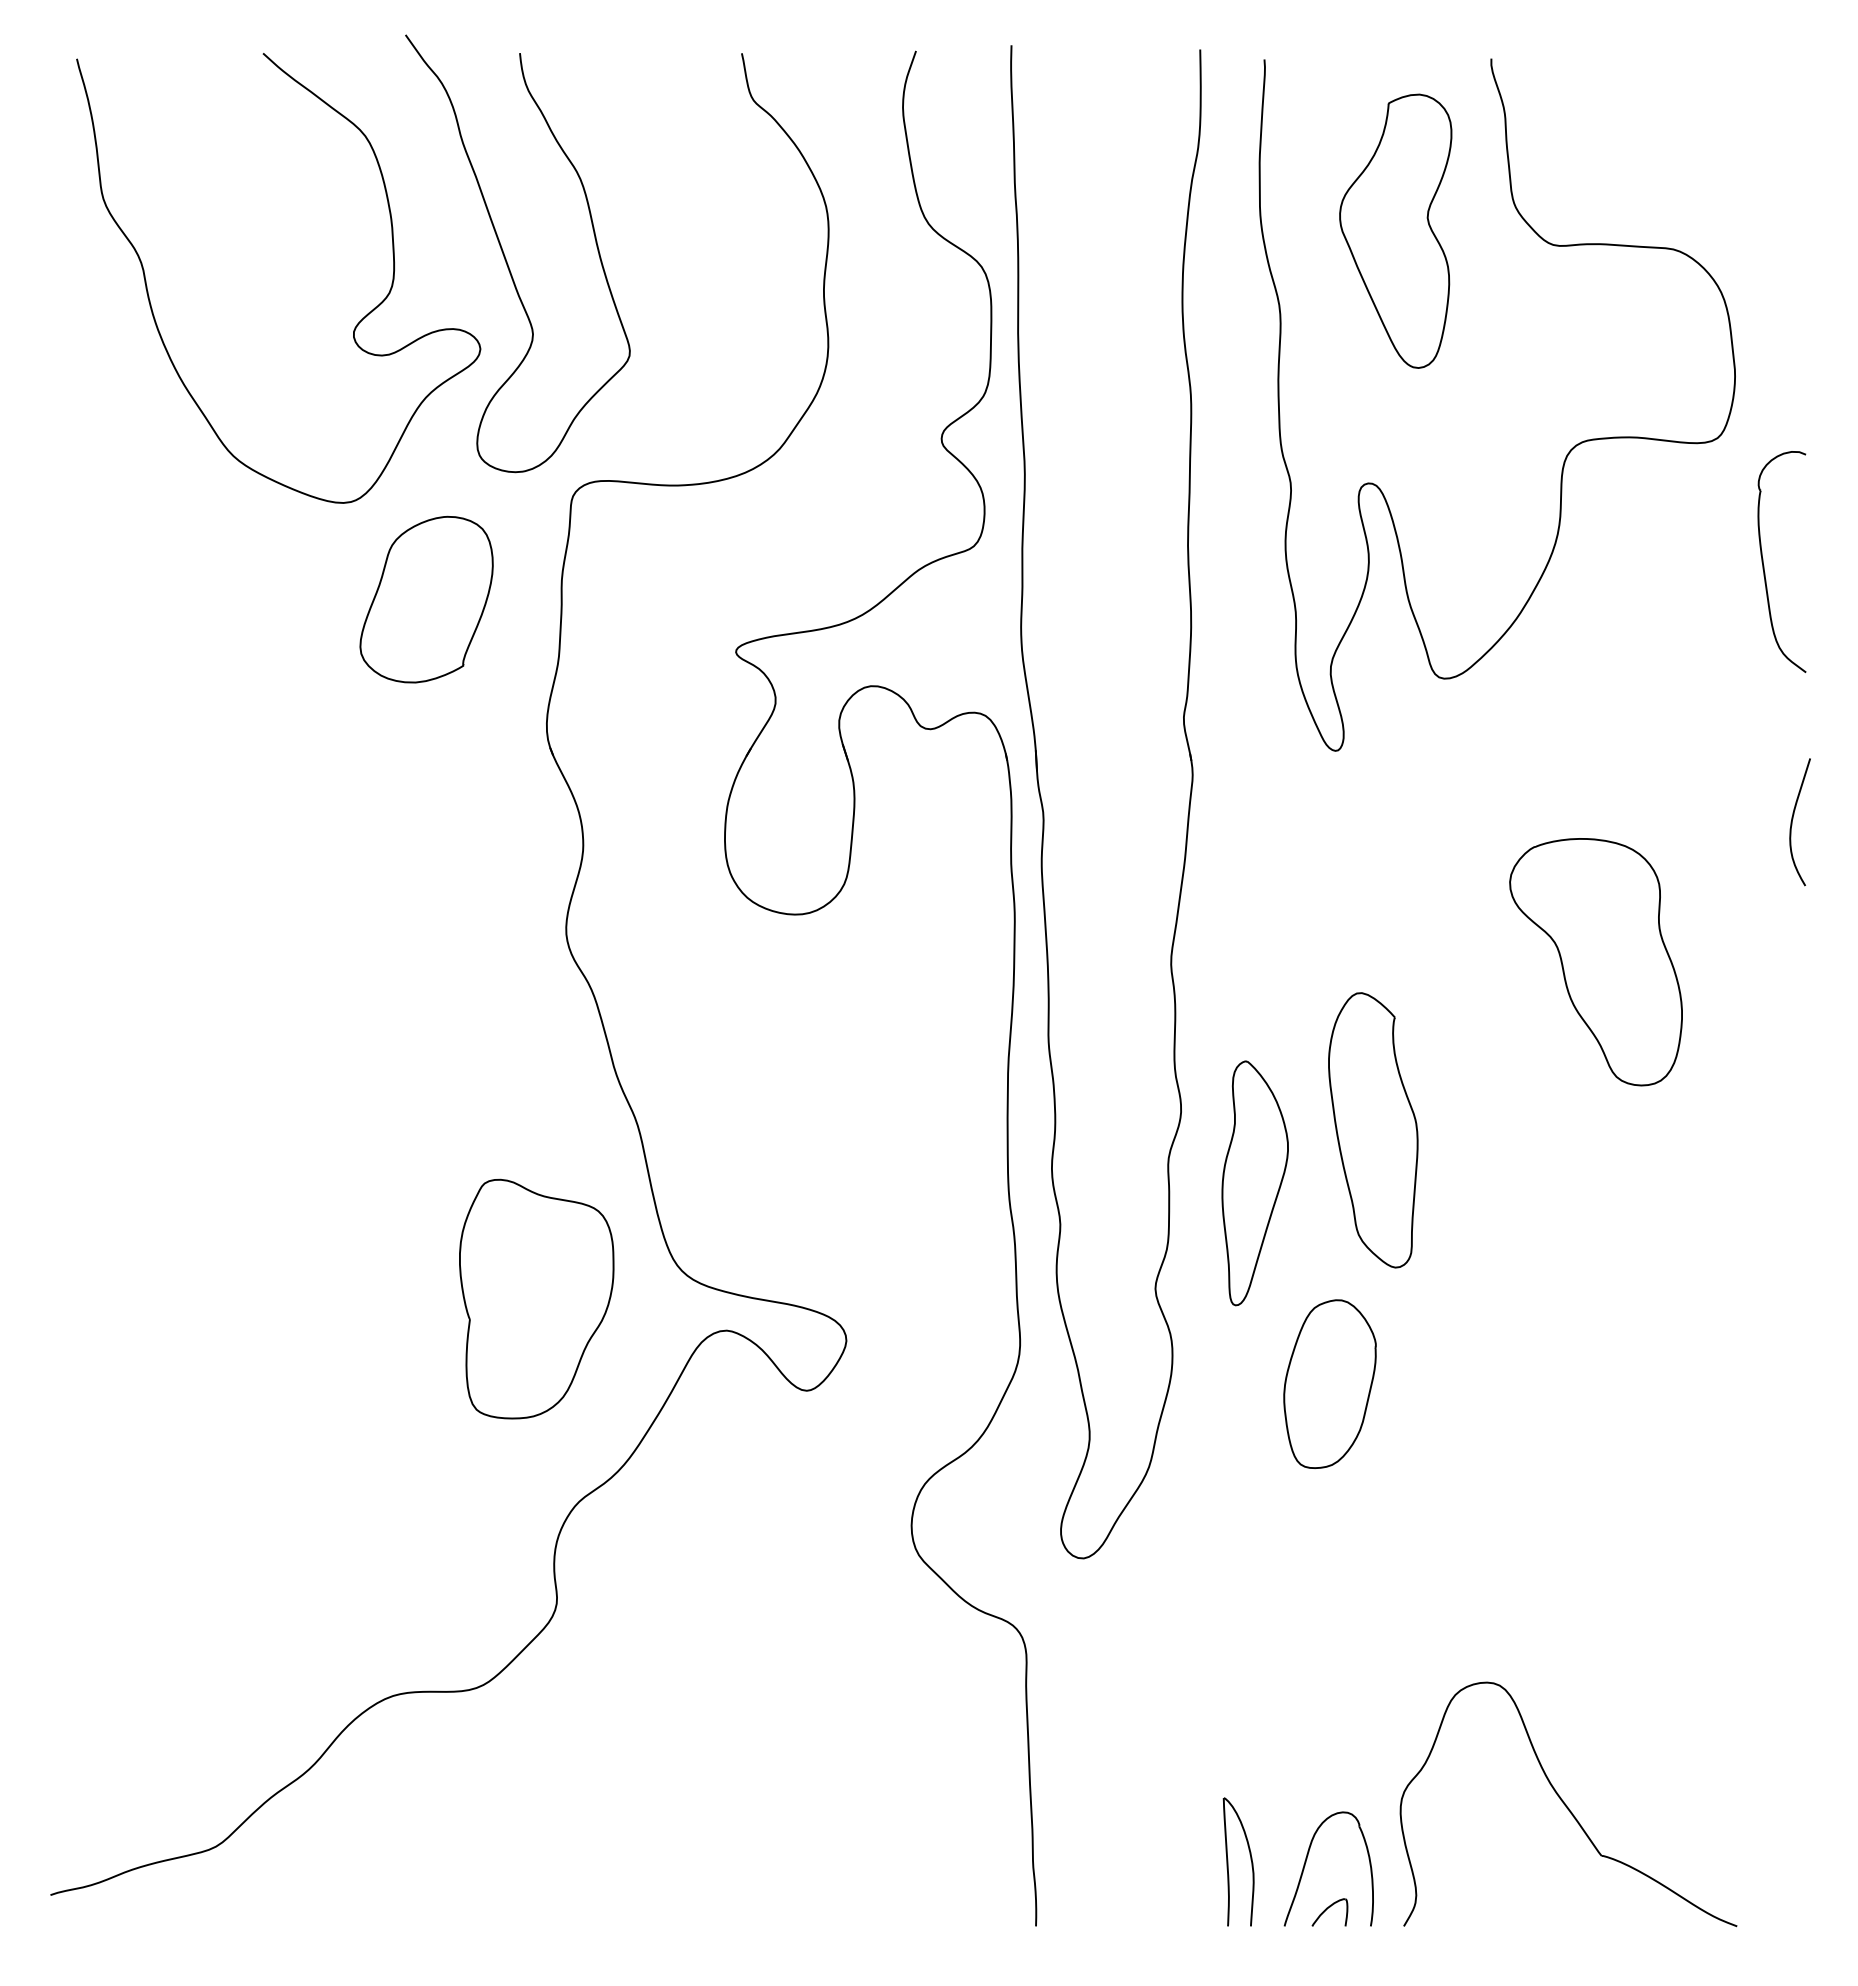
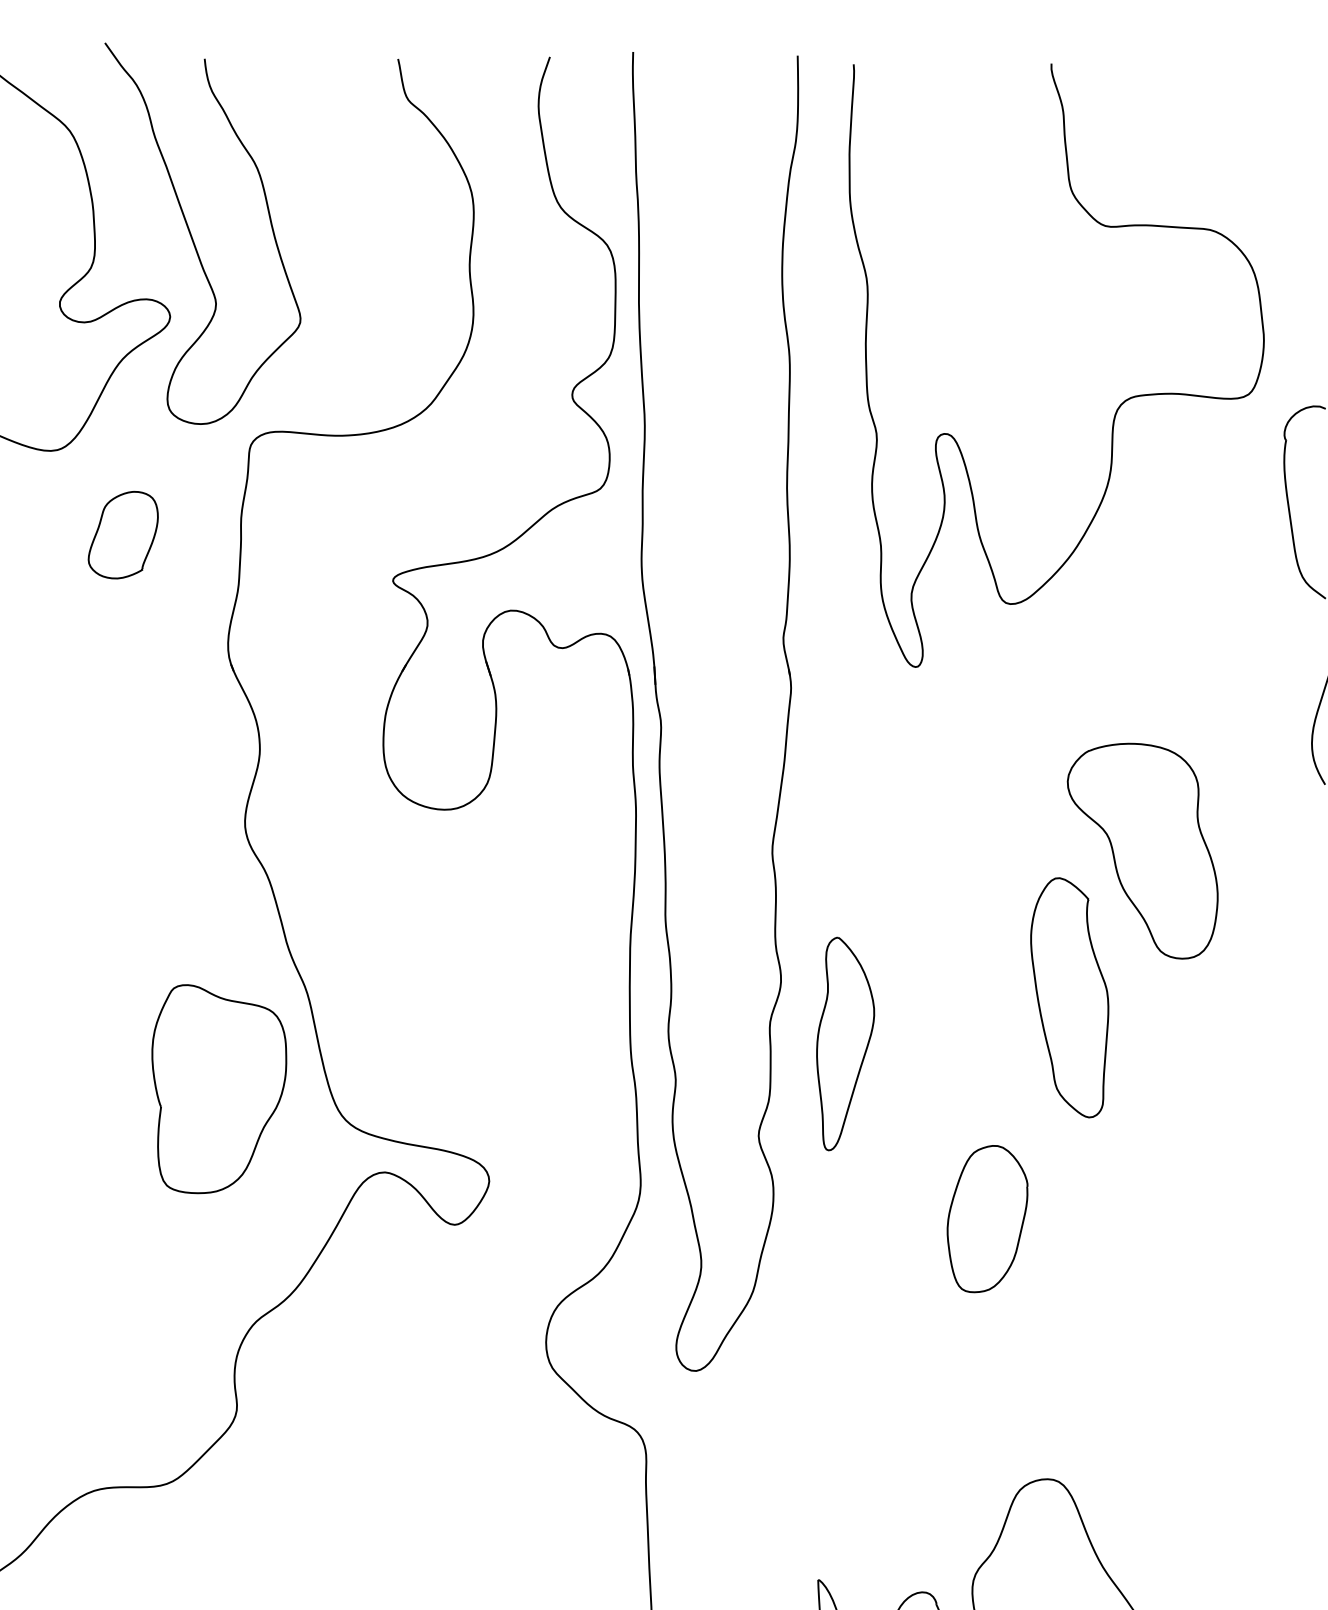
part: (1395, 230) -> (967, 213), removed
part: (426, 599) -> (123, 535), size x0.6
part: (1373, 1130) -> (1069, 997), moved
part: (536, 1298) -> (219, 1088), moved
part: (1329, 1383) -> (987, 1218), moved

